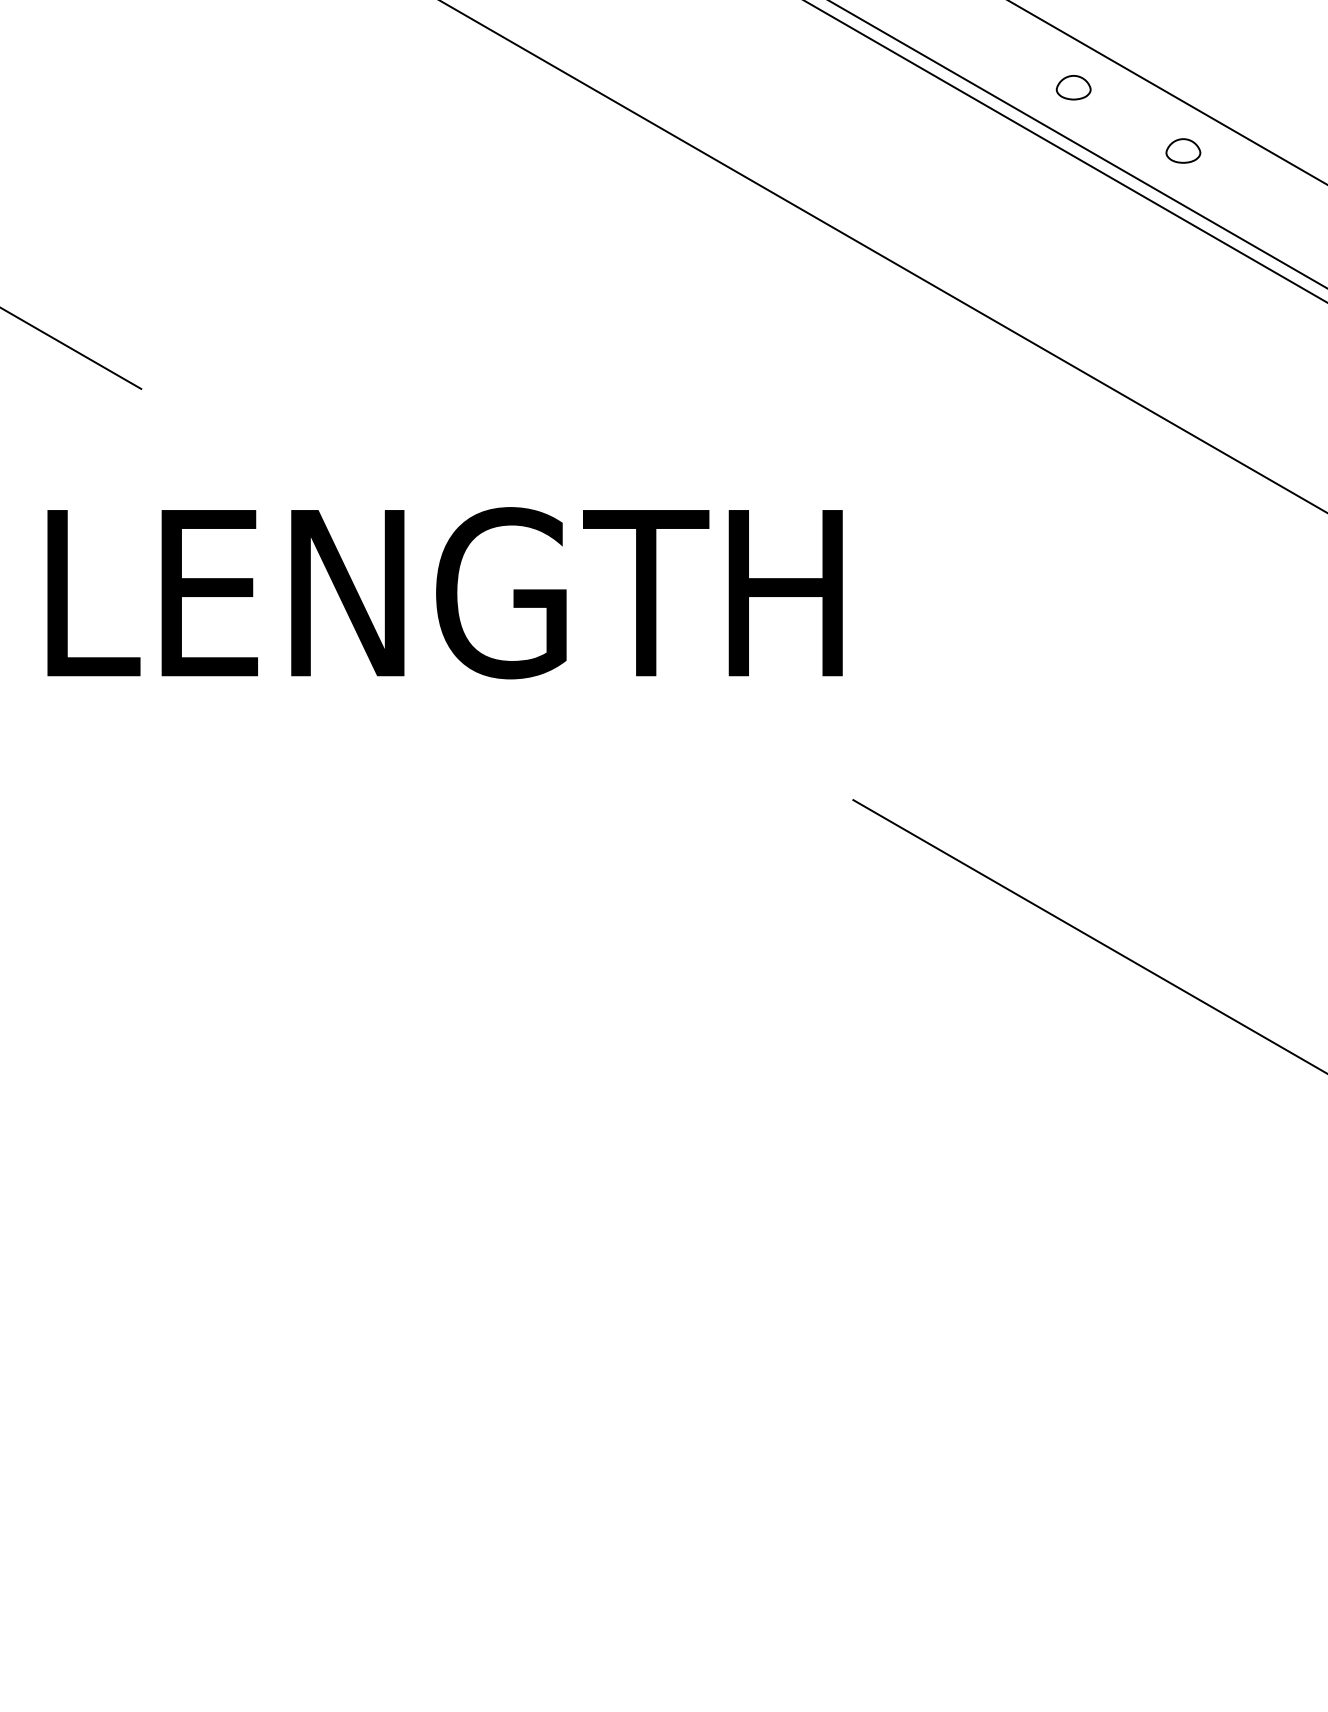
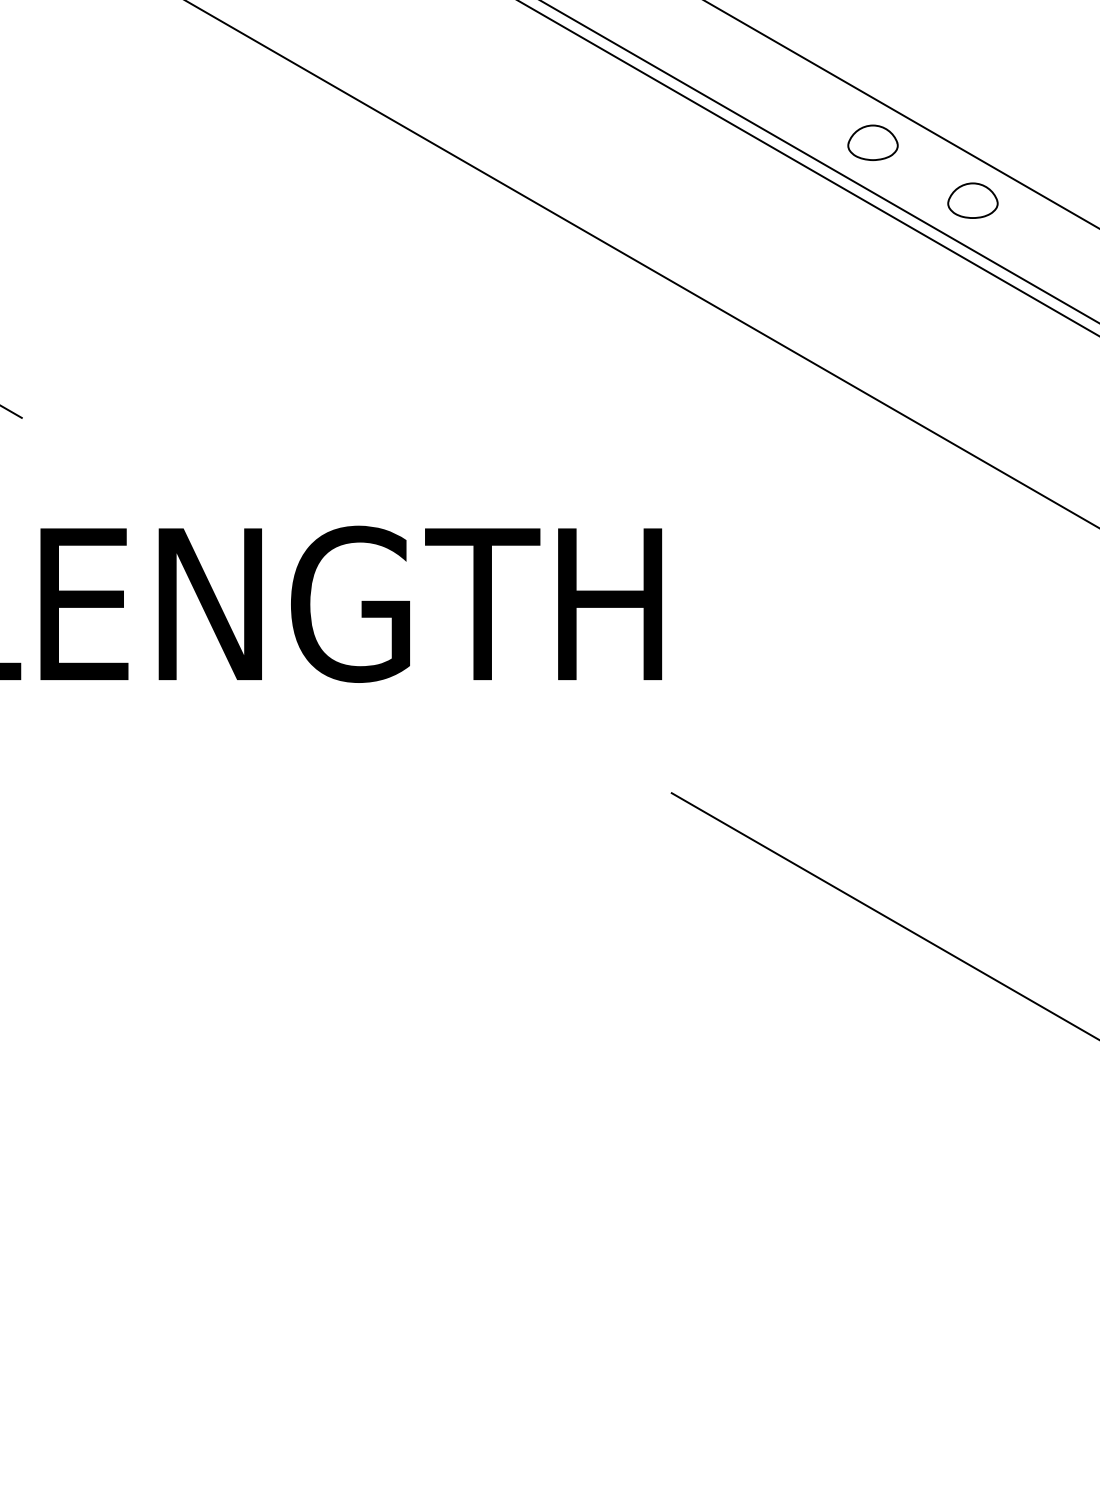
part: (1073, 87) -> (872, 142), size x1.6
part: (1183, 150) -> (973, 200), size x1.6

